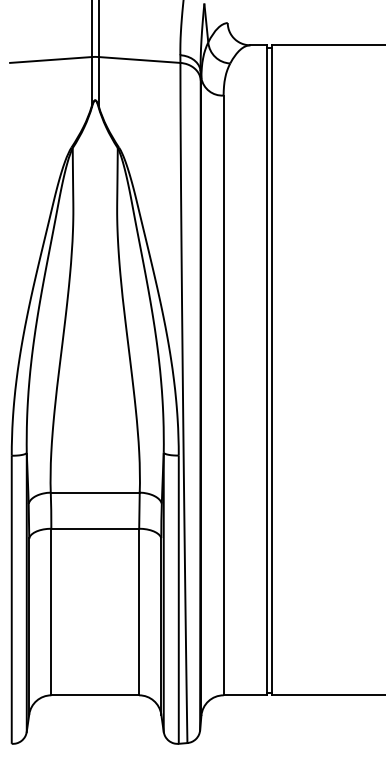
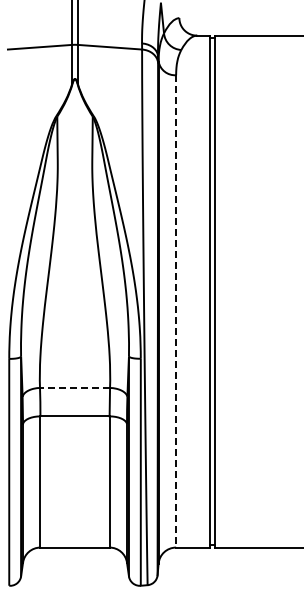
line: (224, 395) -> (176, 311), solid -> dashed
line: (94, 492) -> (74, 387), solid -> dashed

